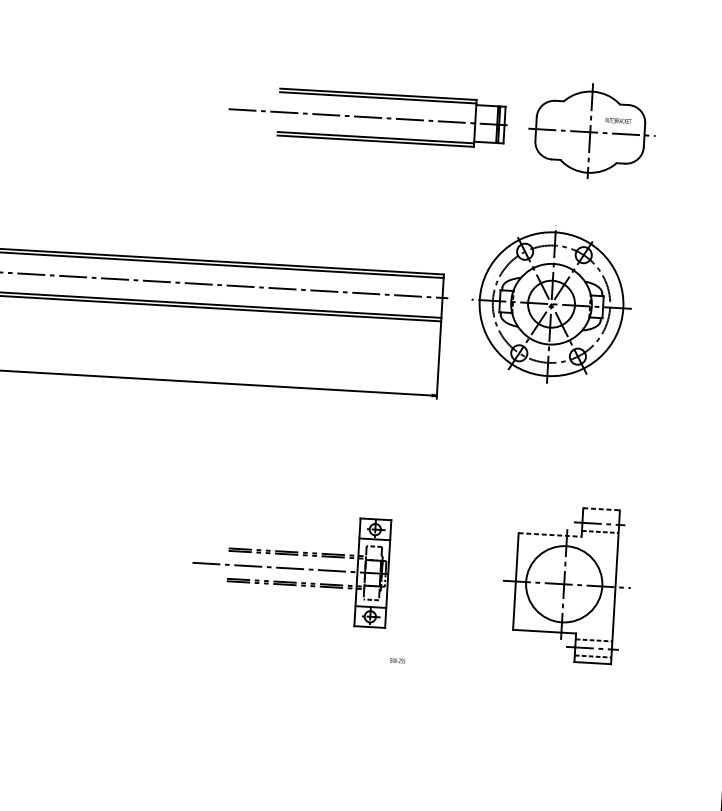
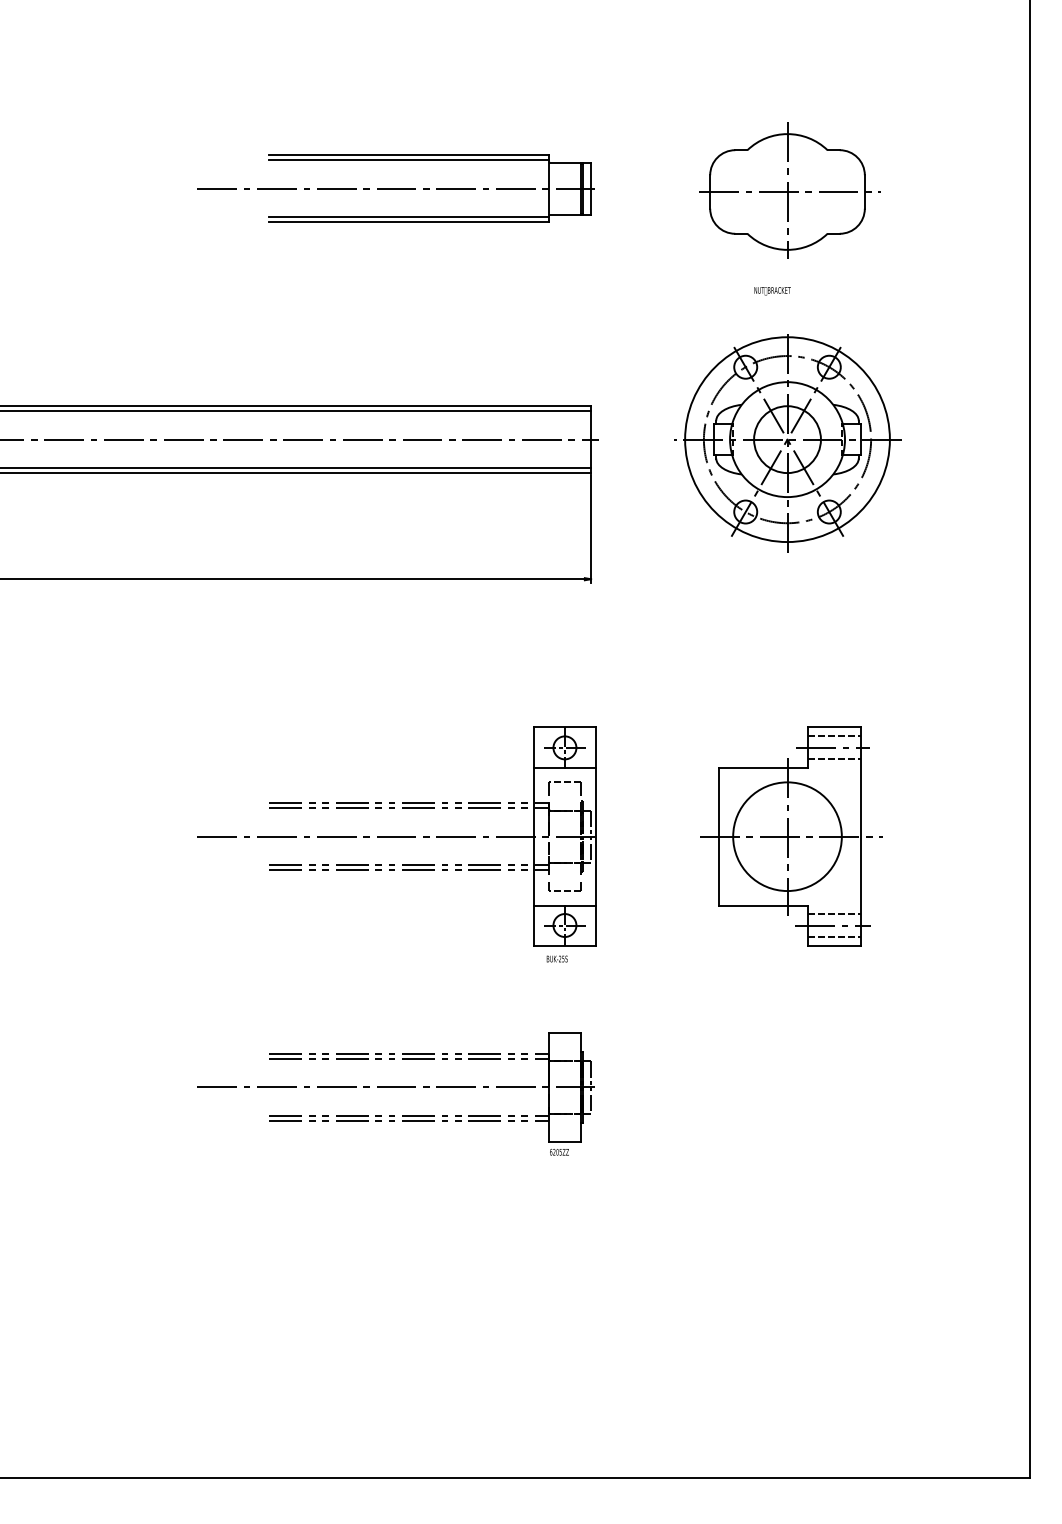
part: (367, 116) -> (395, 188), moved
text: (618, 121) -> (772, 291), moved
part: (551, 306) -> (787, 443), moved
line: (602, 508) -> (835, 726), dashed -> solid
line: (601, 515) -> (834, 736), added
line: (550, 534) -> (763, 767), dashed -> solid
part: (290, 568) -> (396, 836), size x1.43
part: (278, 748) -> (395, 1093), added

